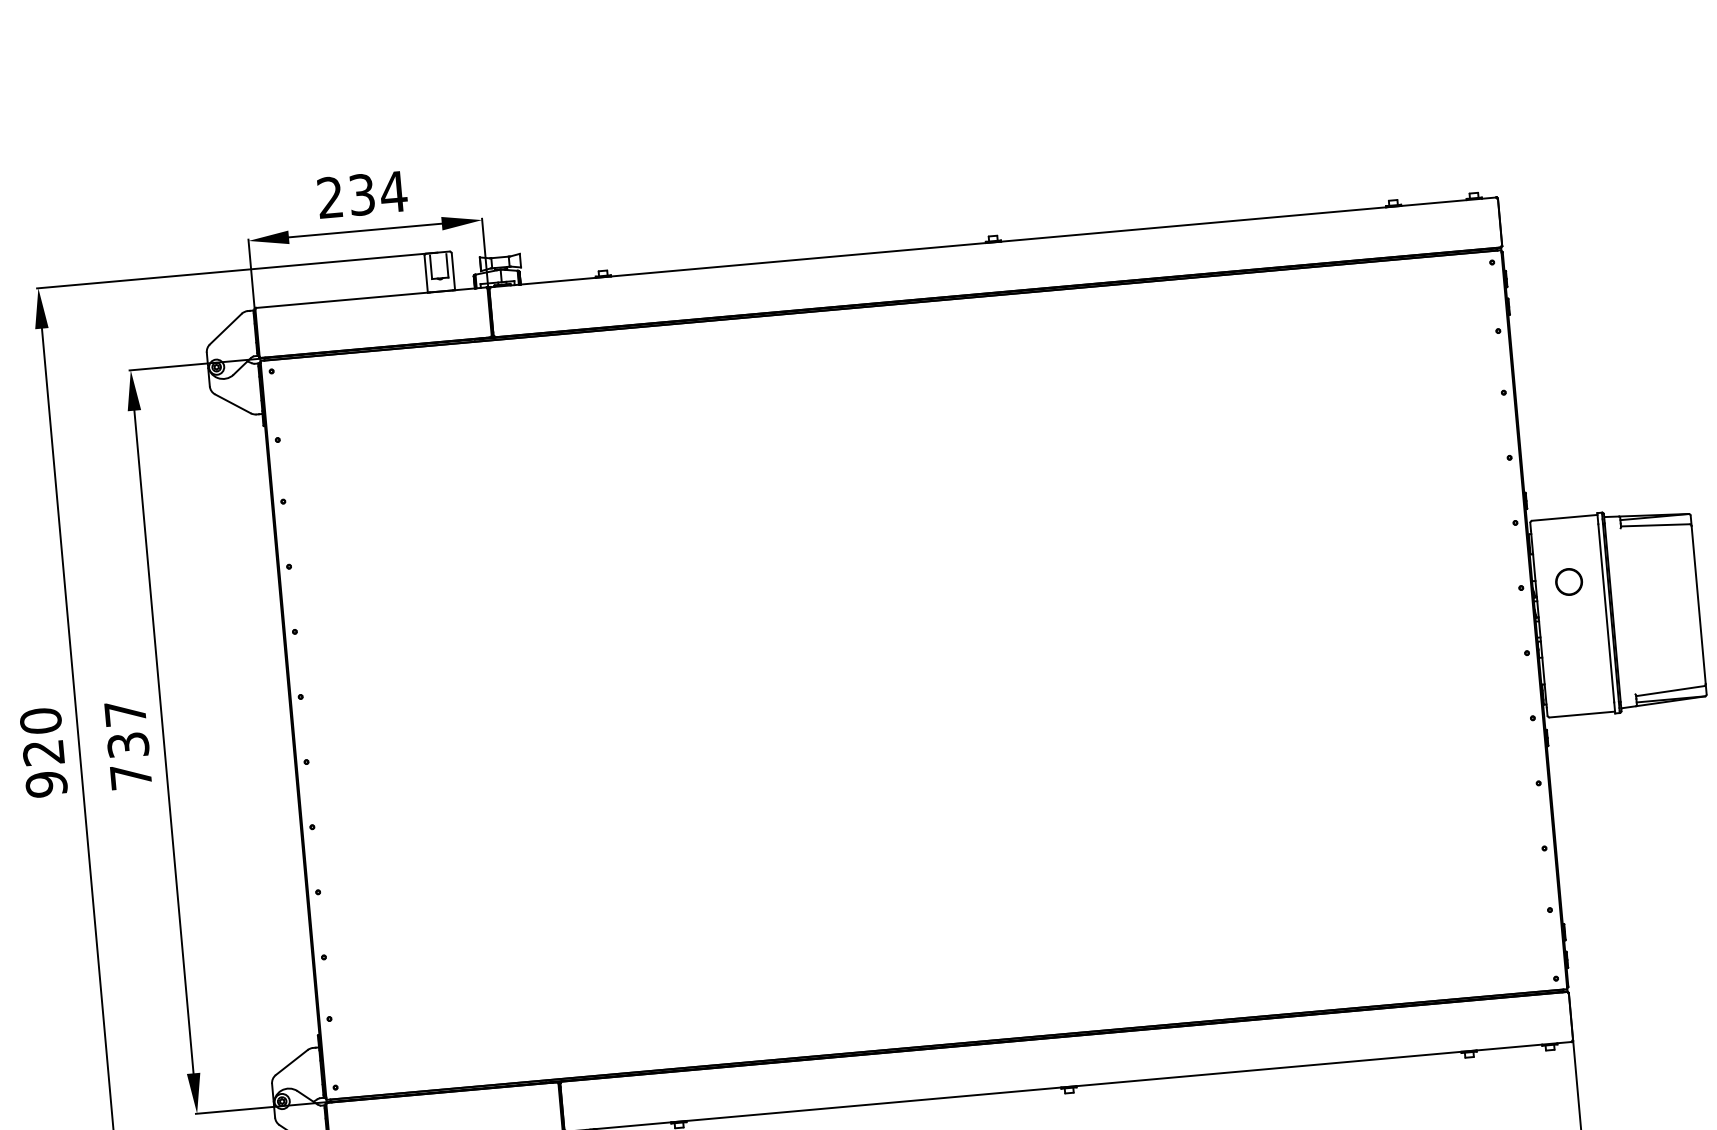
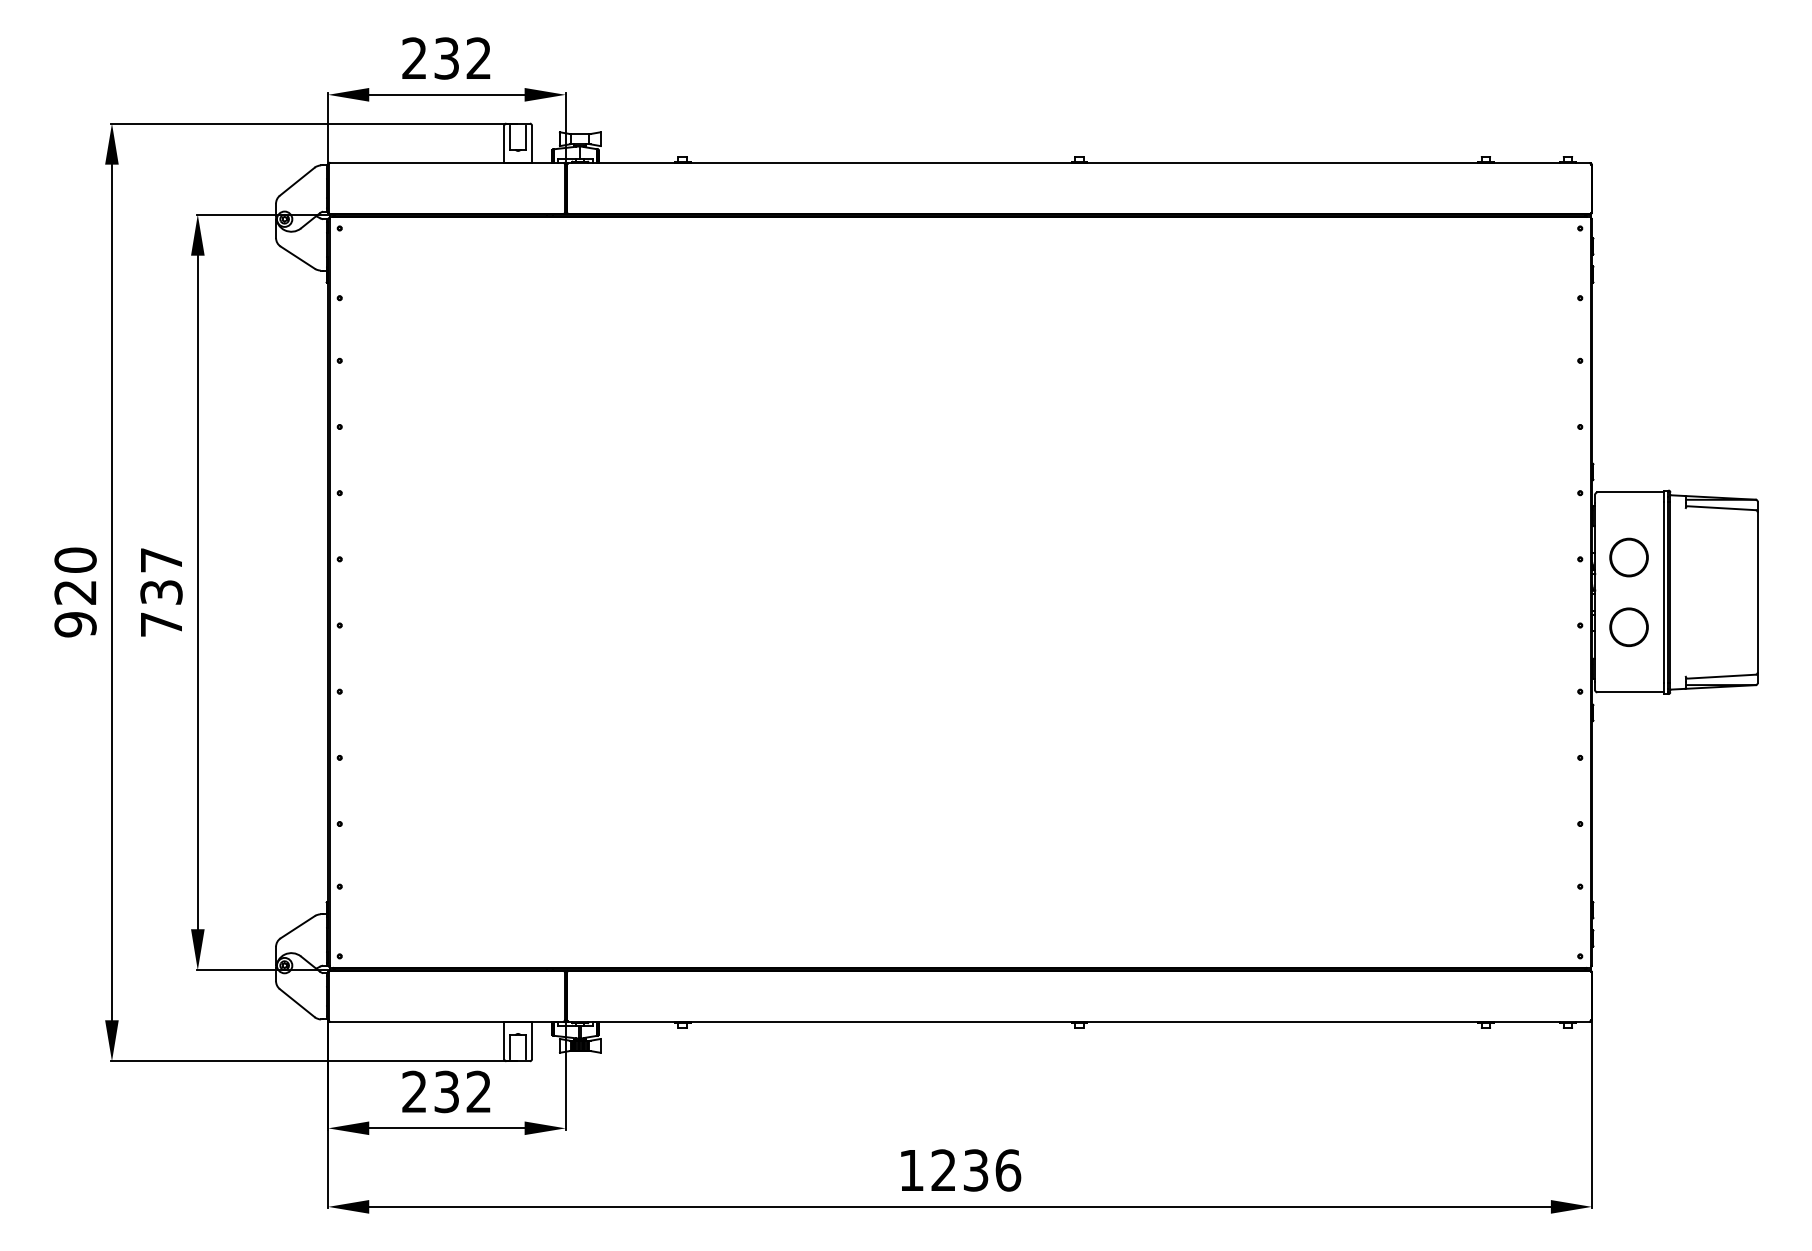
text: (393, 191) -> (478, 57), 234 -> 232
part: (1568, 581) -> (1628, 557), size x1.43
circle: (1574, 649) -> (1628, 626), added

